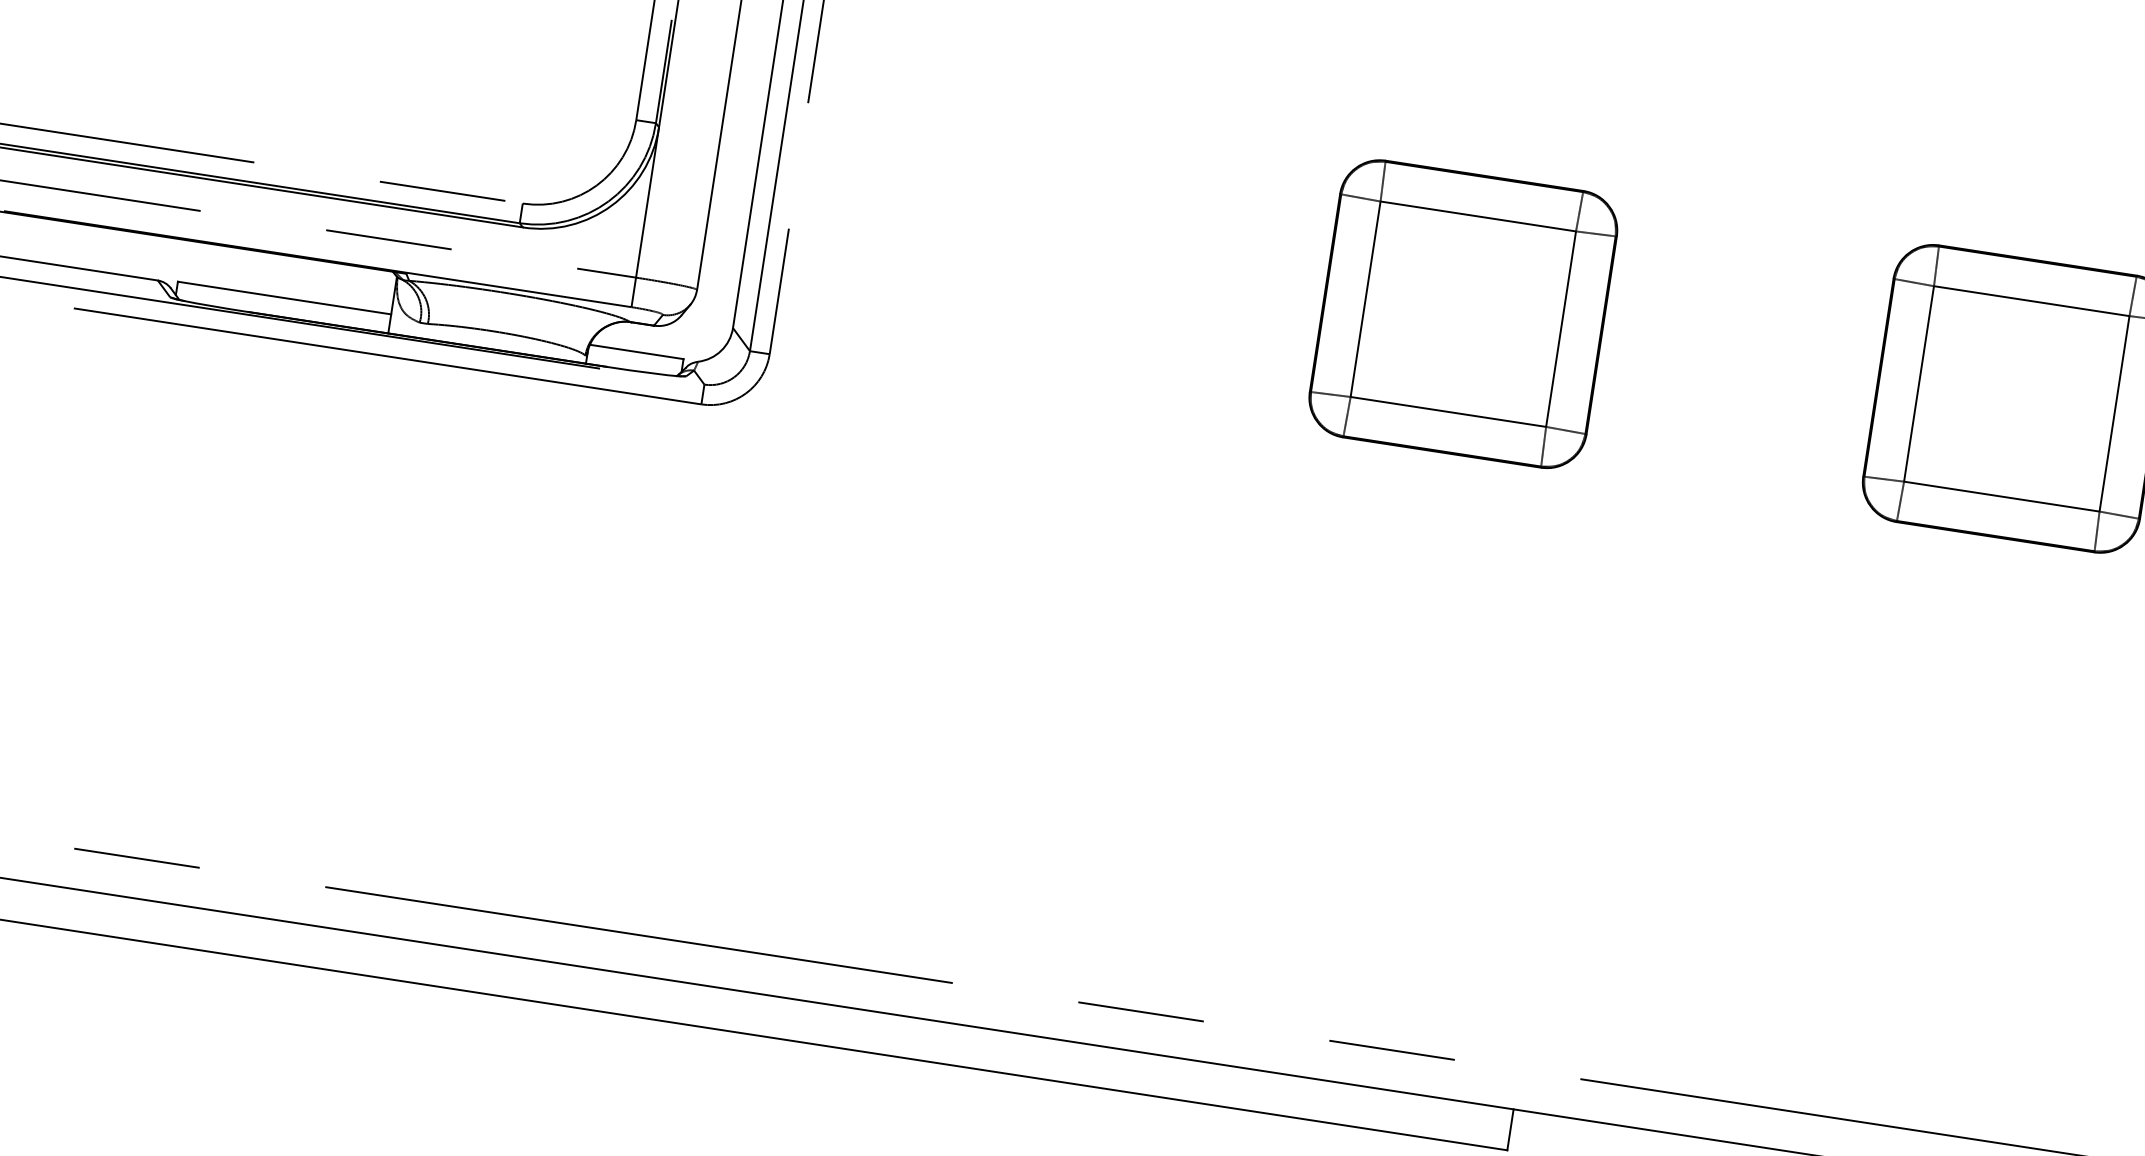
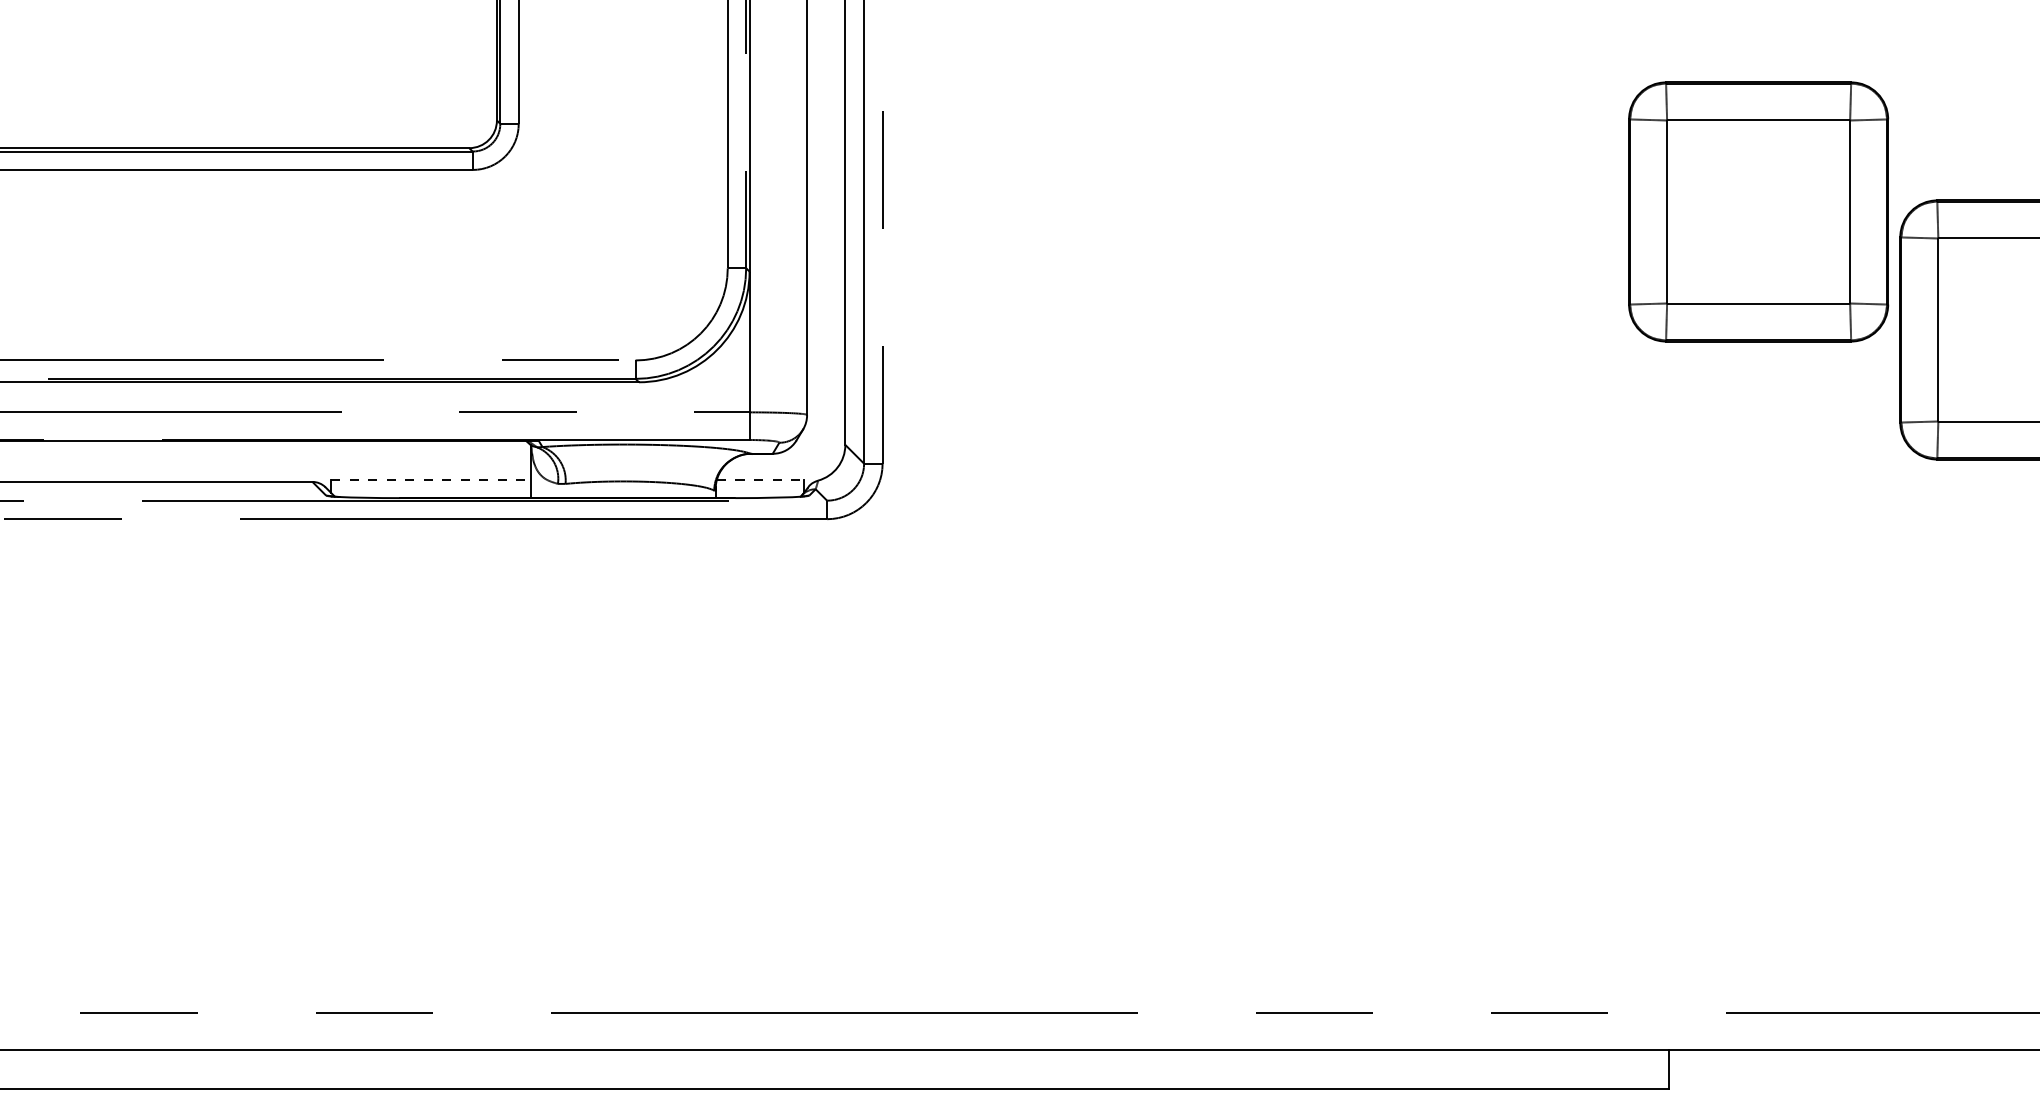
line: (284, 298) -> (430, 480), solid -> dashed
part: (1463, 313) -> (1758, 211), moved
line: (636, 352) -> (760, 480), solid -> dashed

